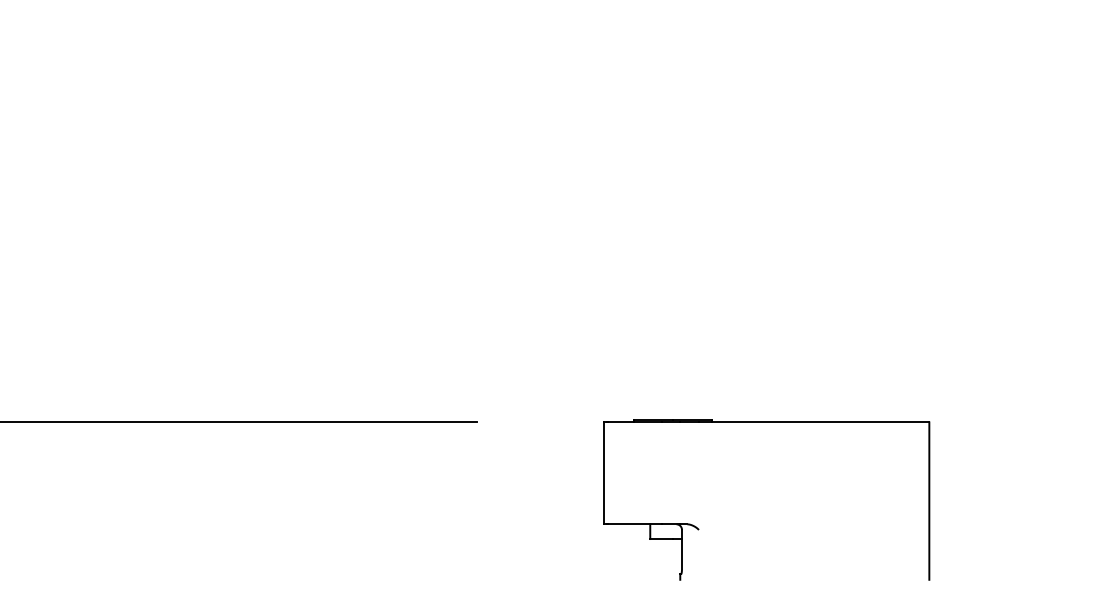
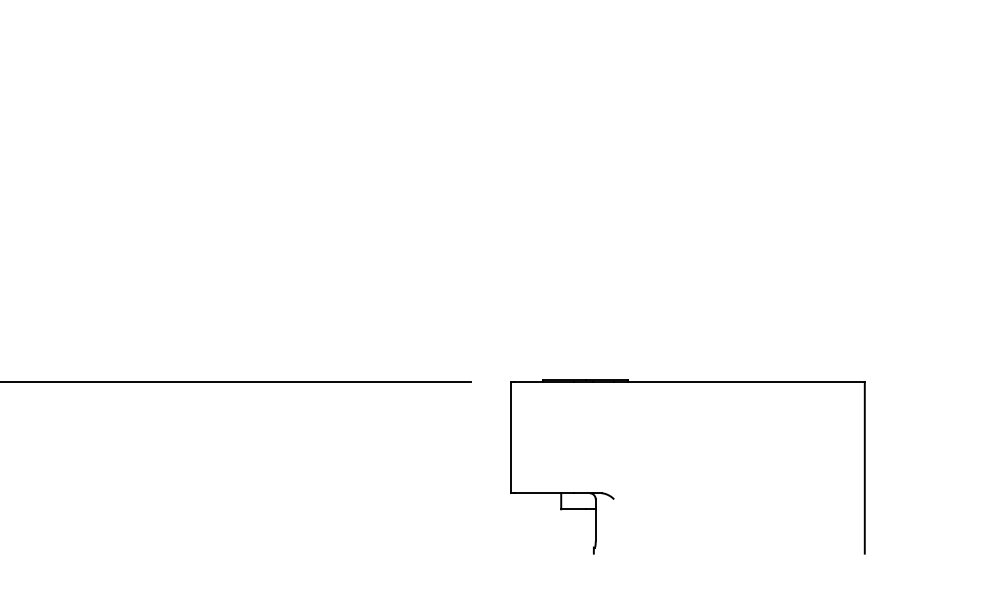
part: (699, 529) -> (614, 498), moved

